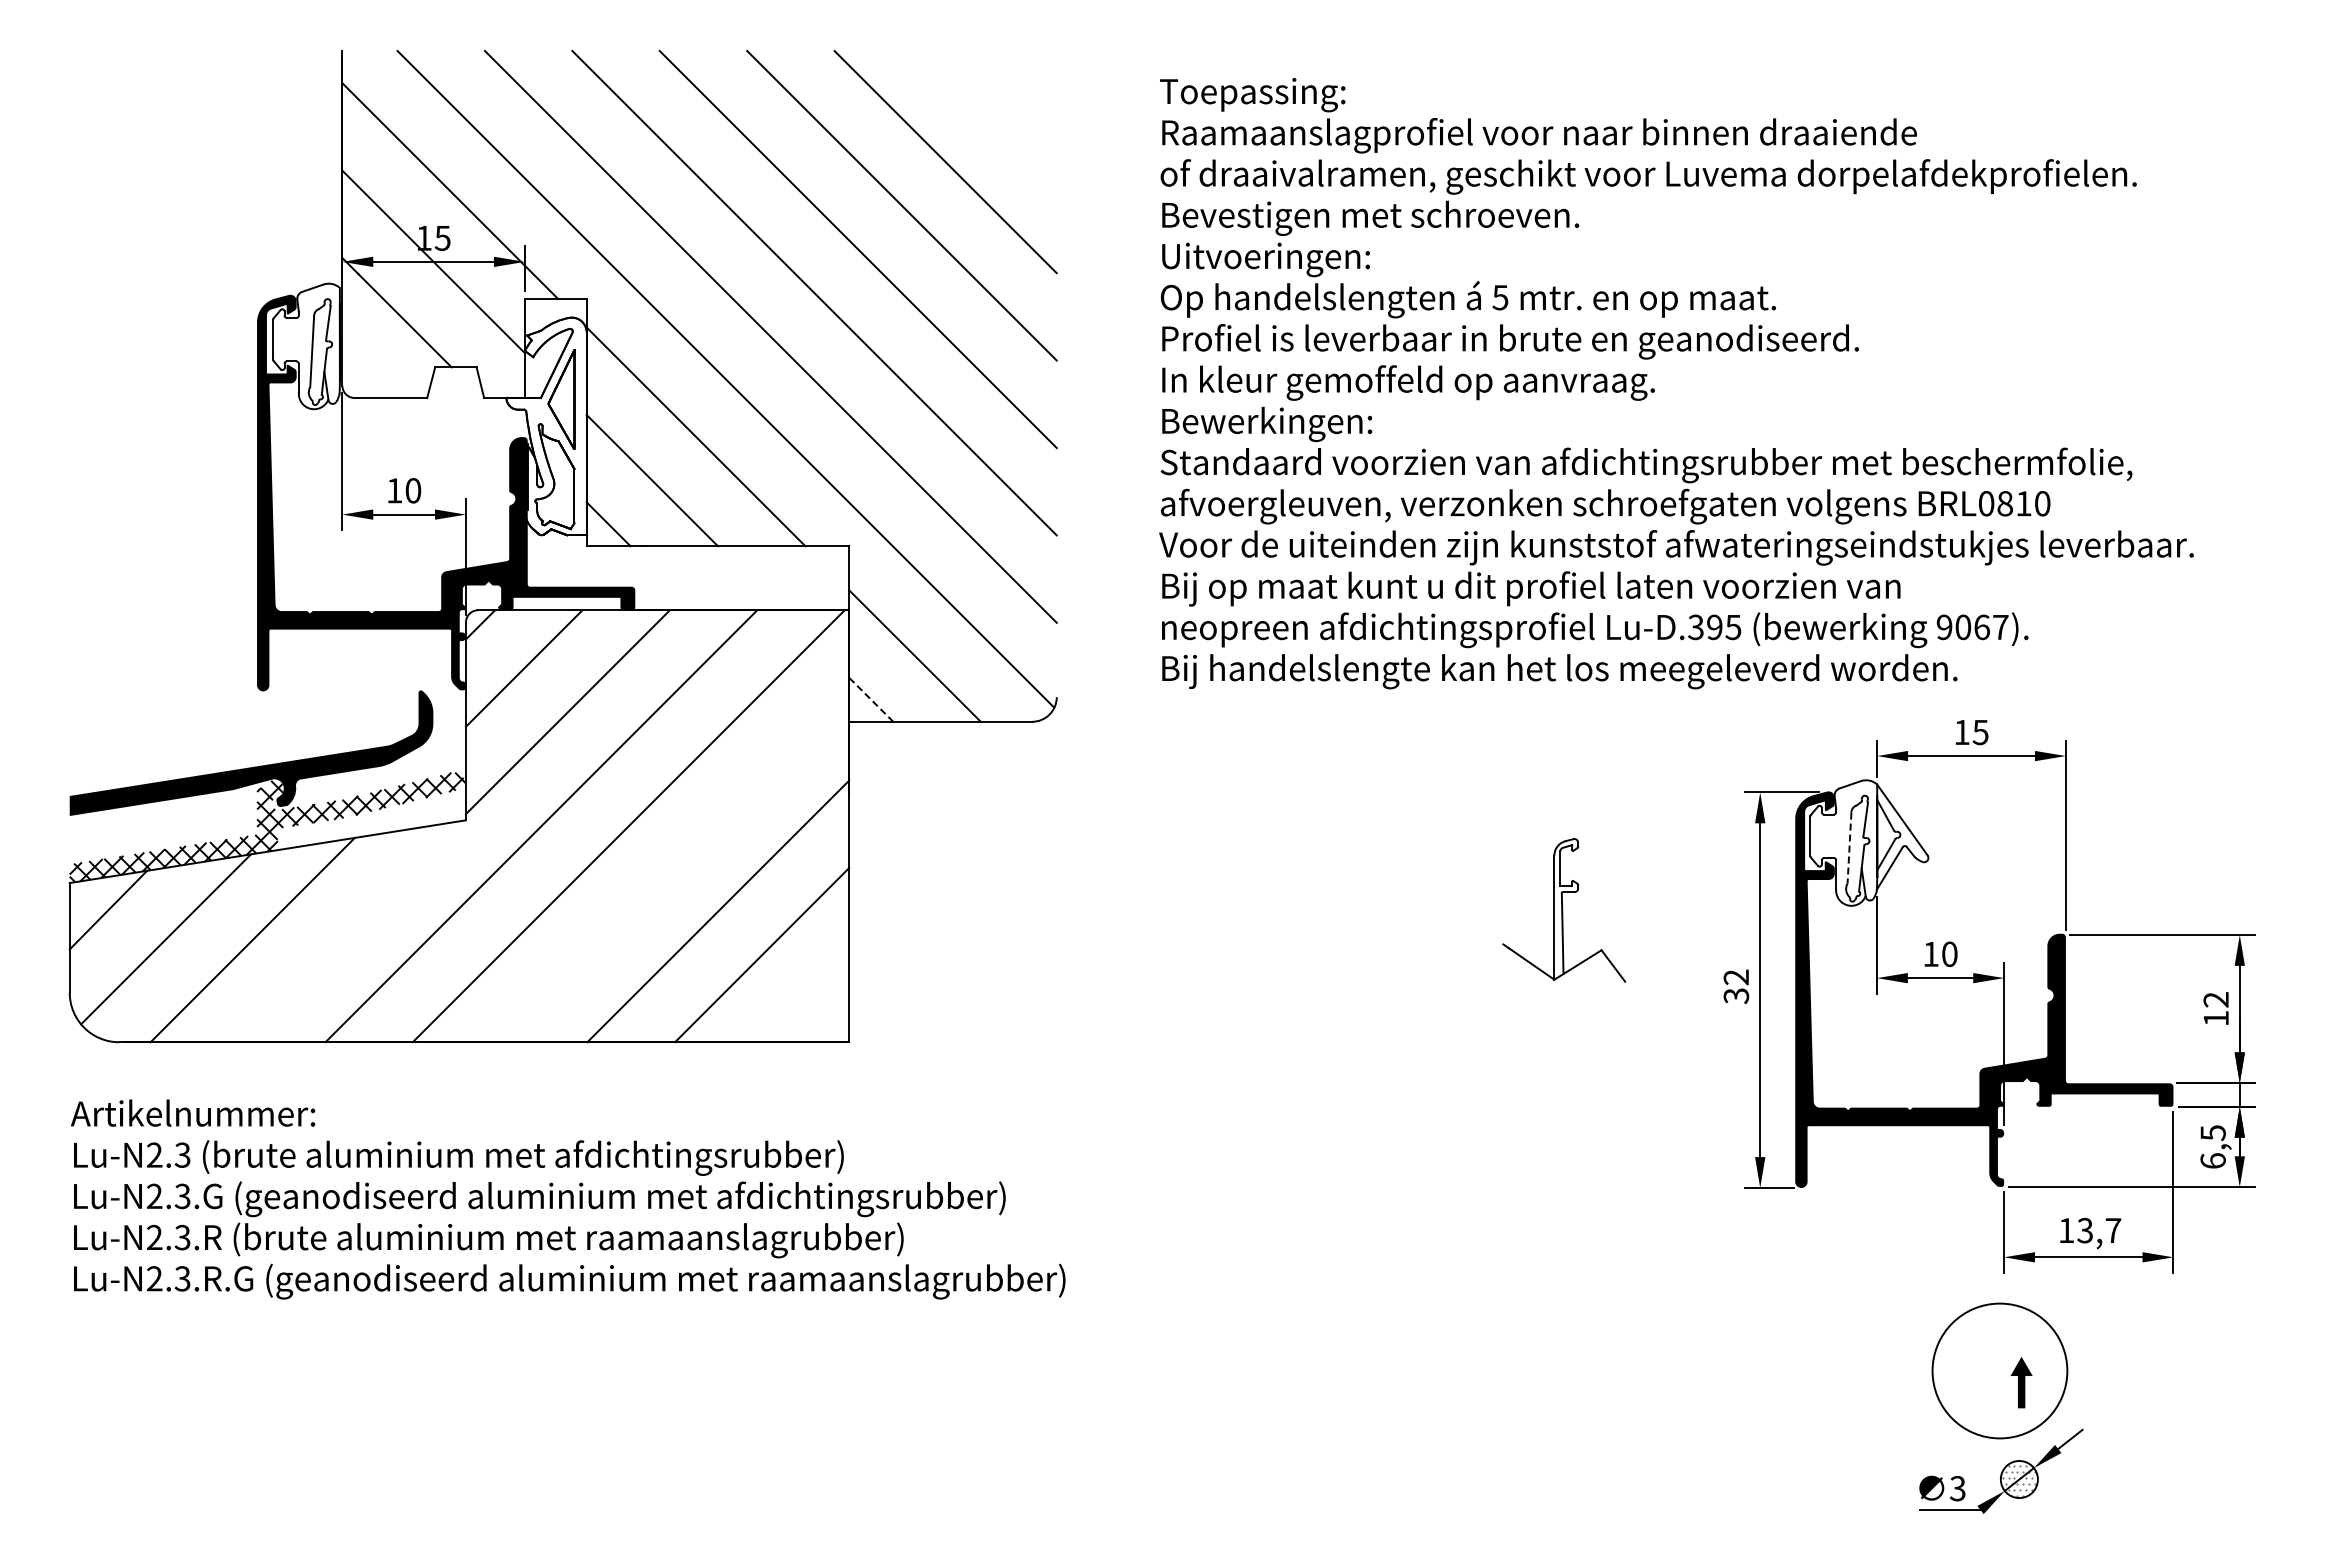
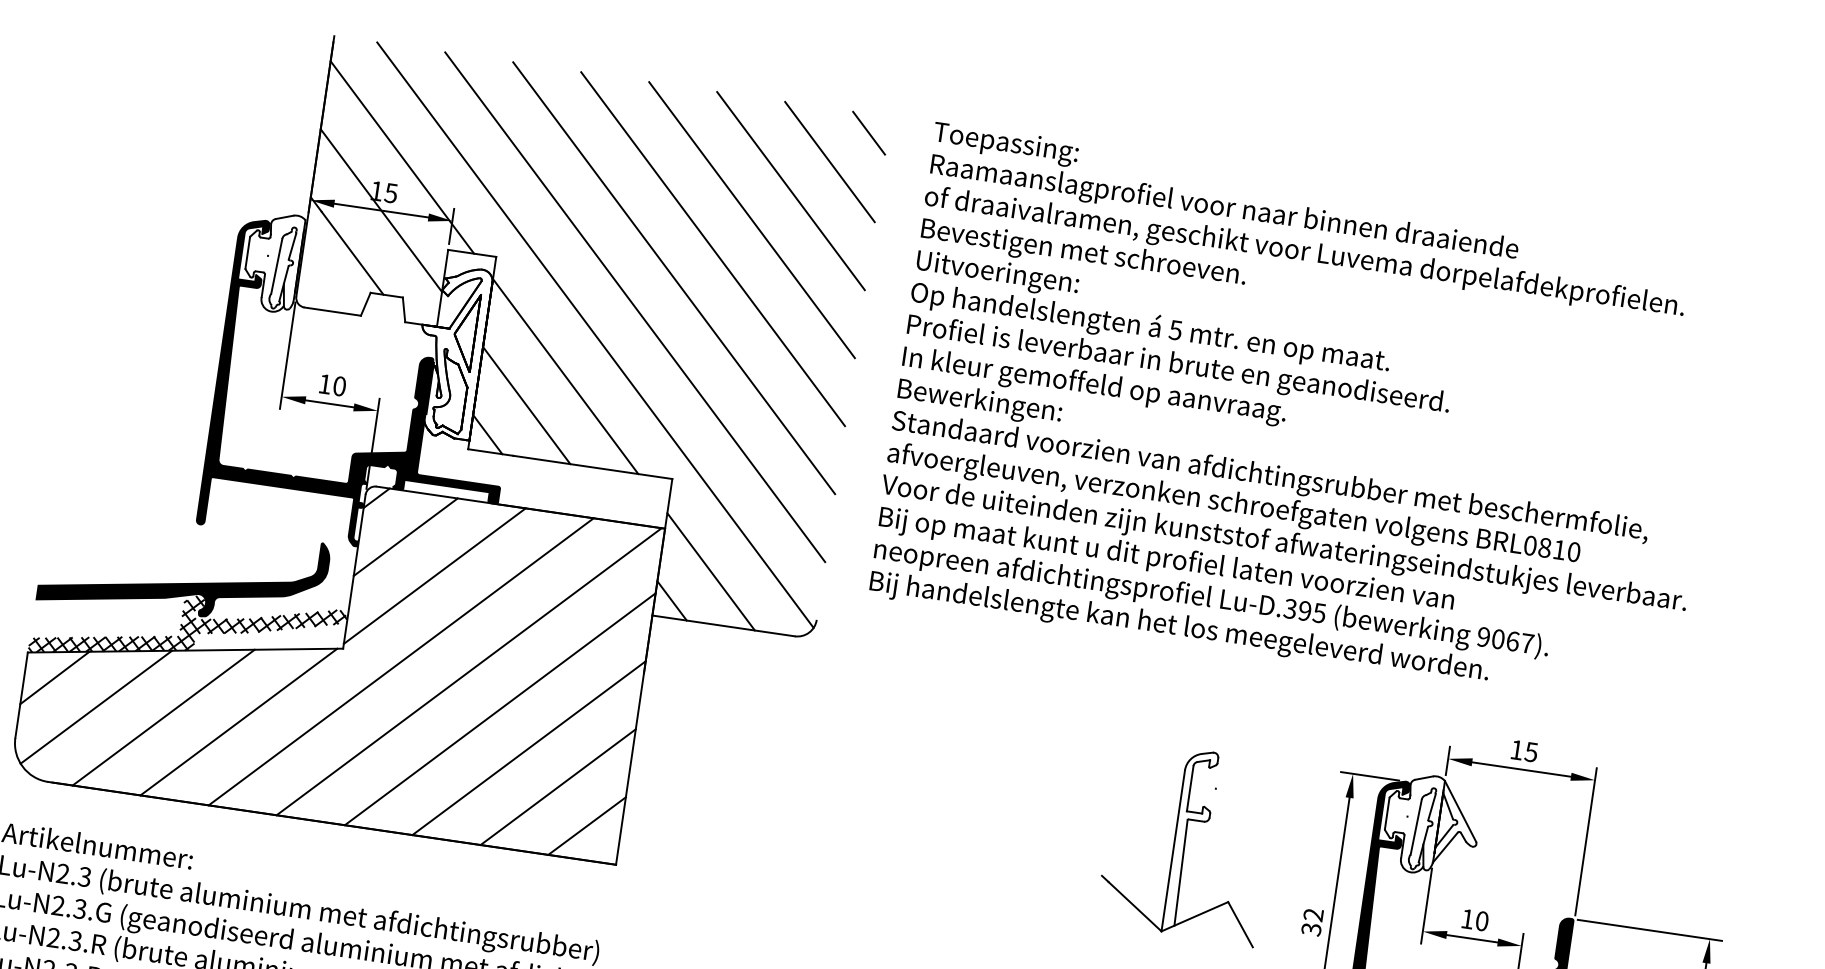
line: (1033, 74) -> (869, 132), added
line: (988, 117) -> (829, 161), added
text: (1676, 383) -> (1302, 417), moved
line: (870, 699) -> (671, 600), dashed -> solid
line: (1849, 848) -> (1416, 827), dashed -> solid
line: (674, 867) -> (500, 709), added
part: (1563, 910) -> (1186, 843), size x1.67
line: (347, 931) -> (238, 721), added
line: (805, 998) -> (587, 825), added

